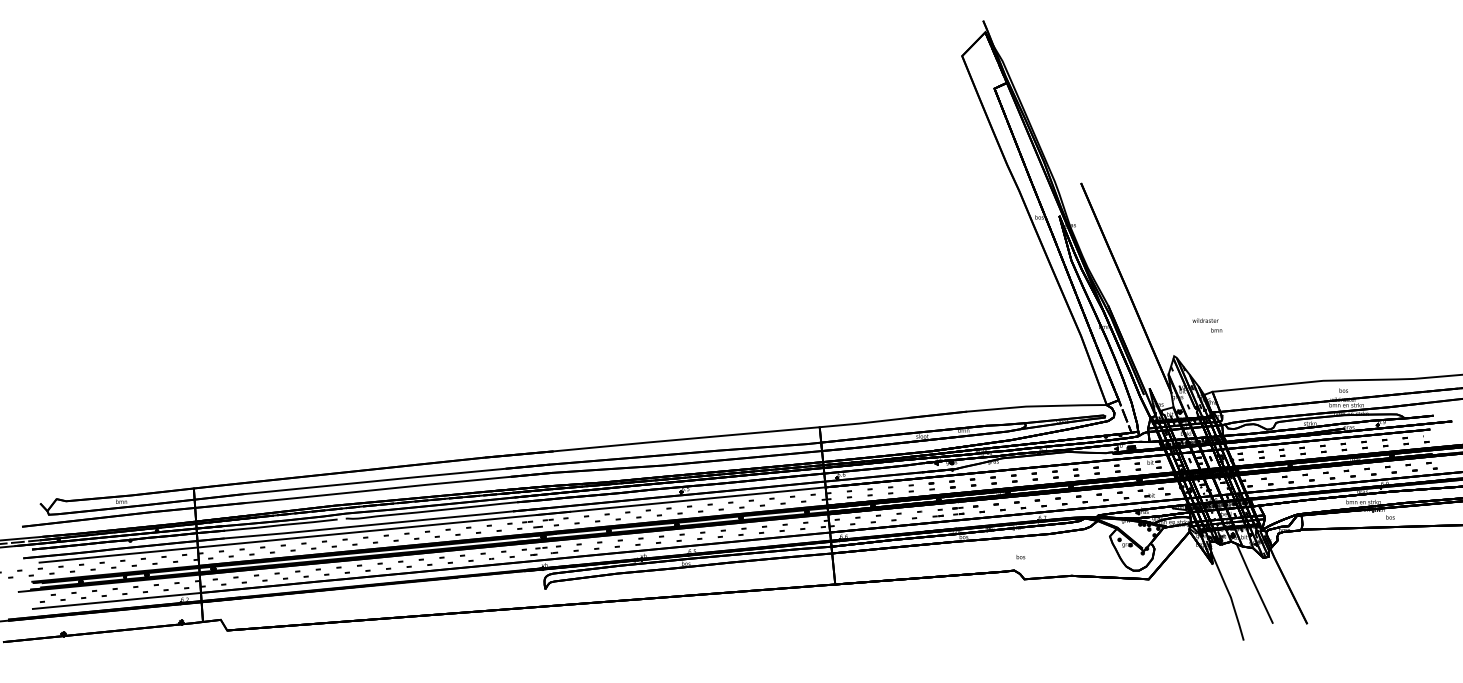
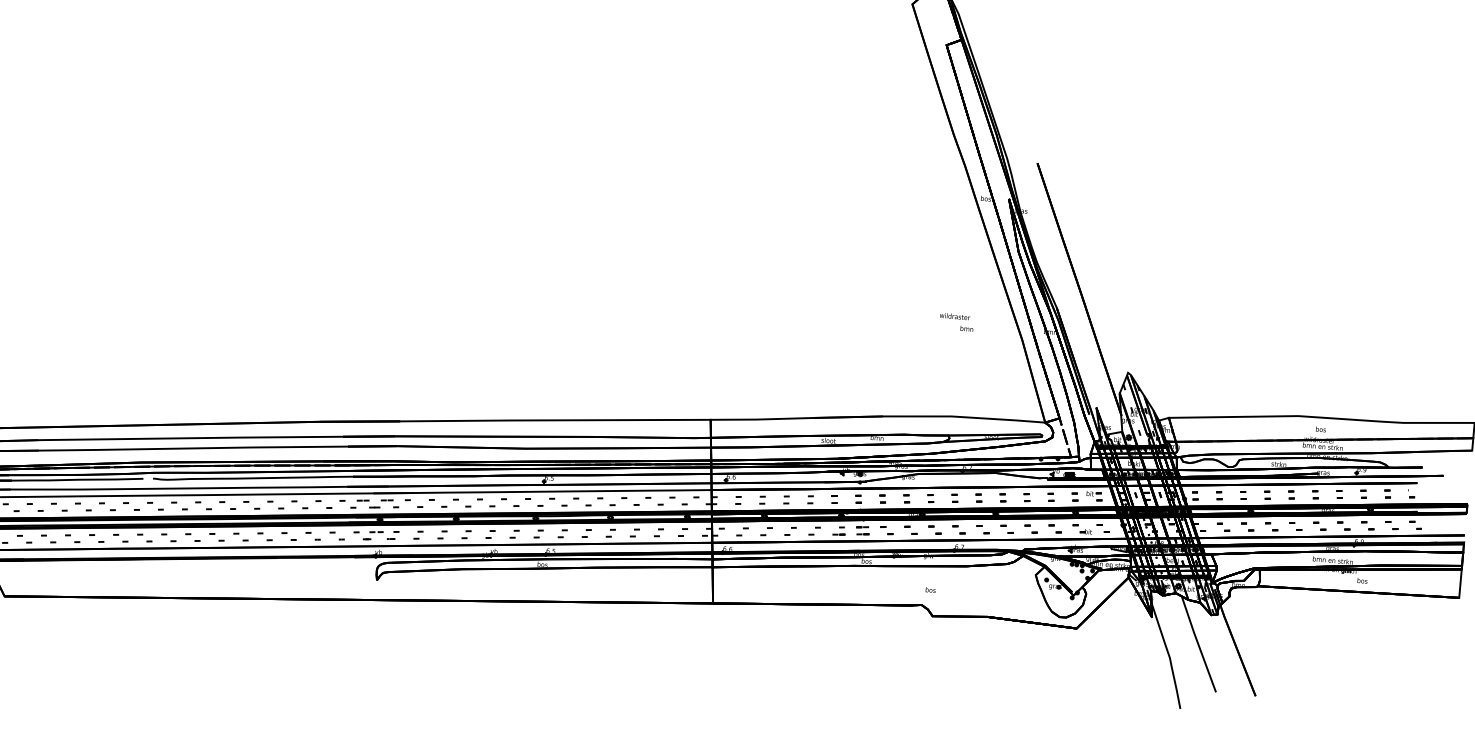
text: (1207, 325) -> (956, 322), moved

